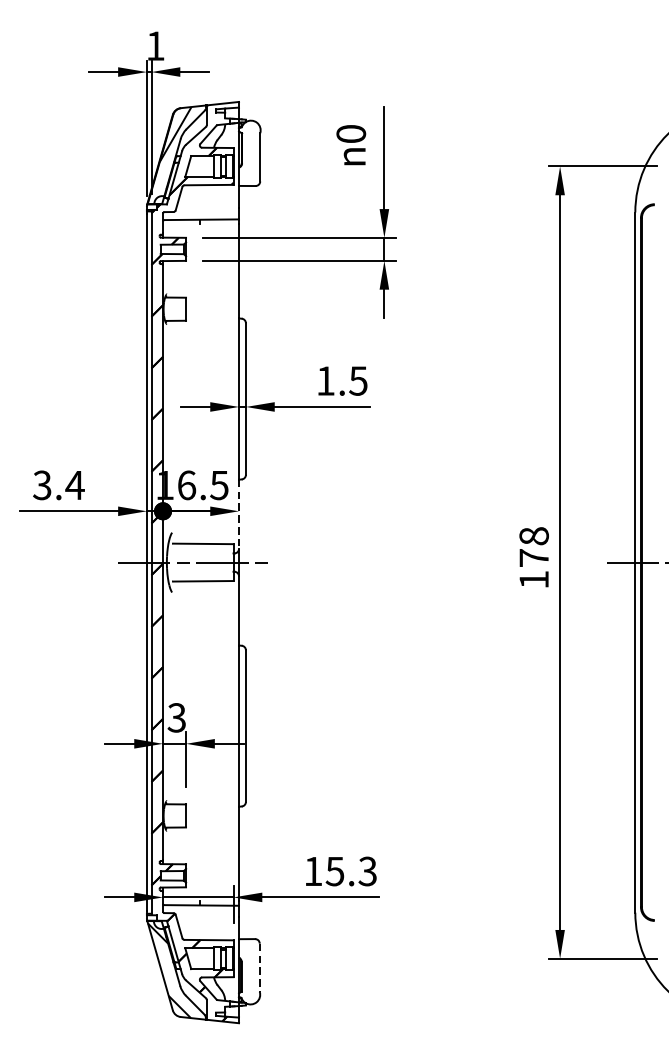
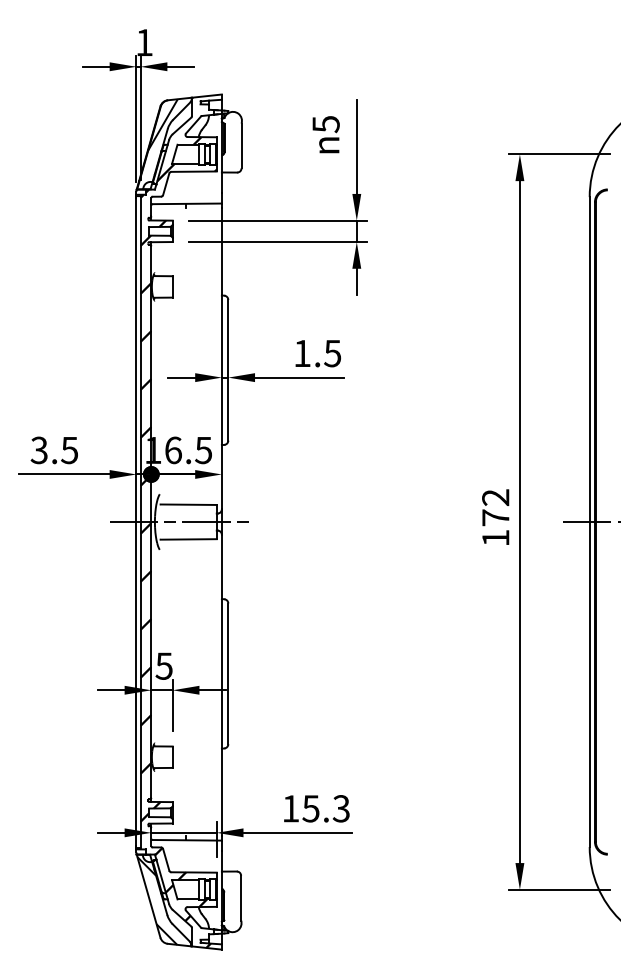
text: (350, 134) -> (325, 124), 0 -> 5
text: (74, 485) -> (69, 450), 3.4 -> 3.5
line: (238, 514) -> (221, 477), dashed -> solid
text: (533, 536) -> (495, 497), 178 -> 172
text: (177, 717) -> (164, 665), 3 -> 5
line: (260, 968) -> (241, 898), dashed -> solid

